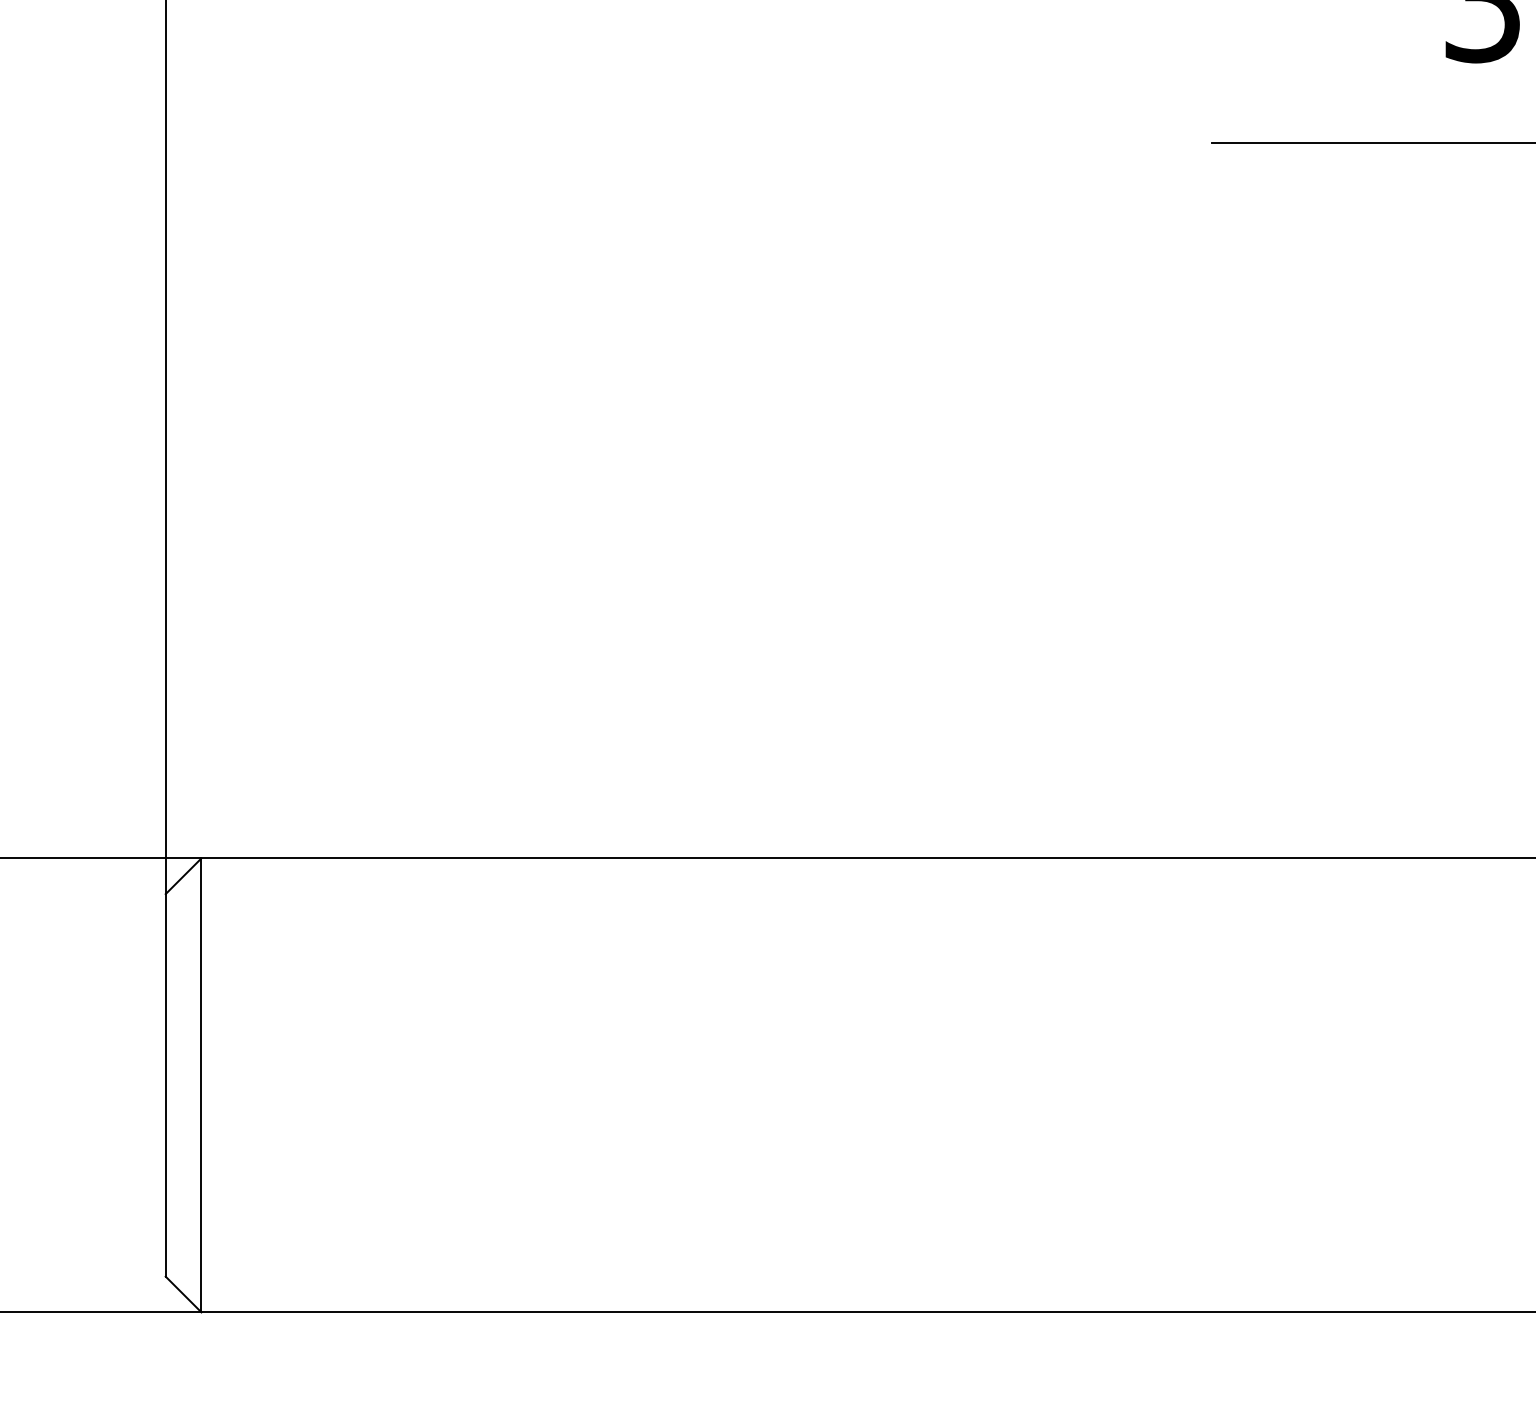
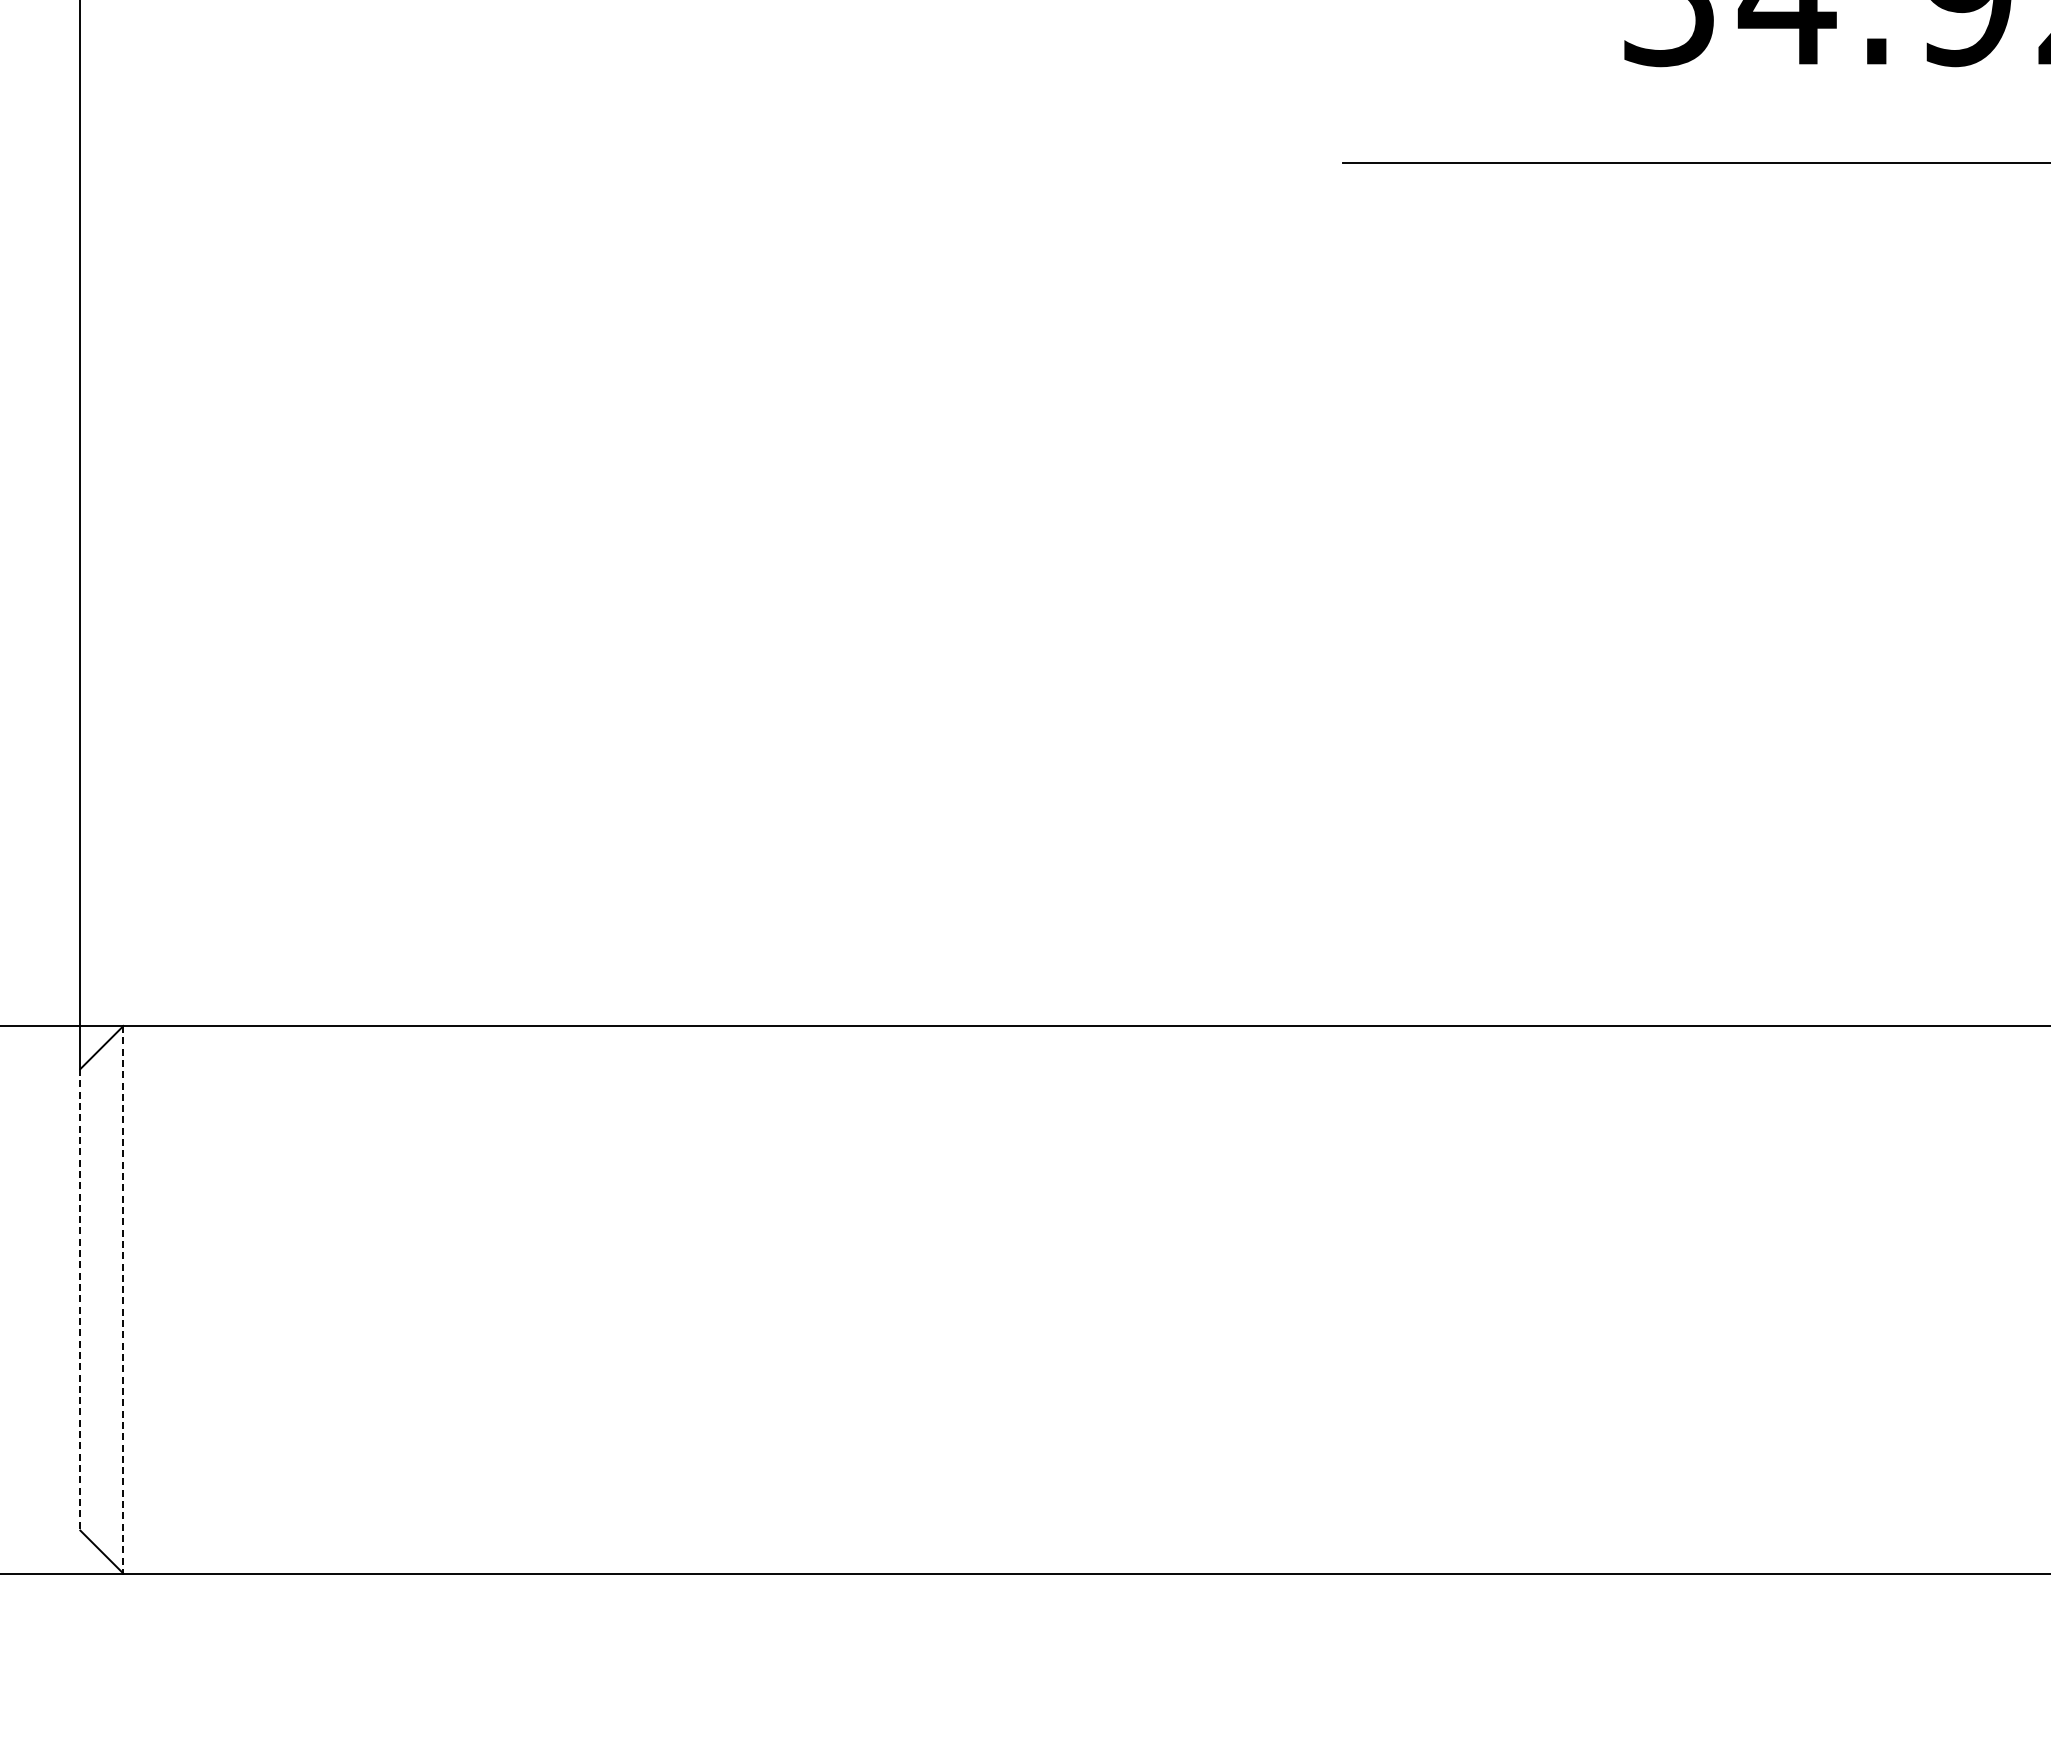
line: (165, 1085) -> (80, 1299), solid -> dashed
line: (201, 1085) -> (123, 1299), solid -> dashed

